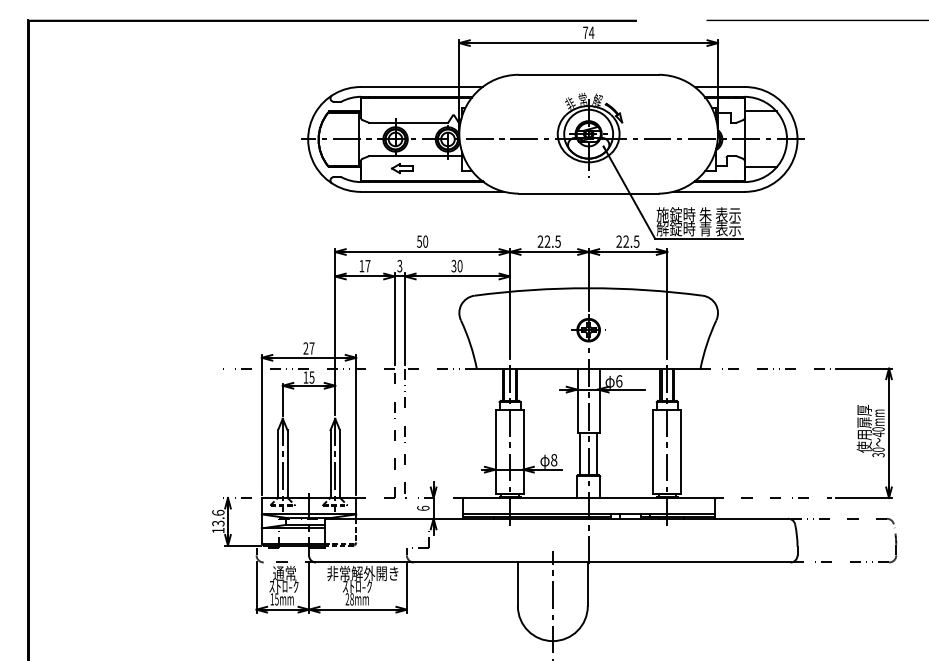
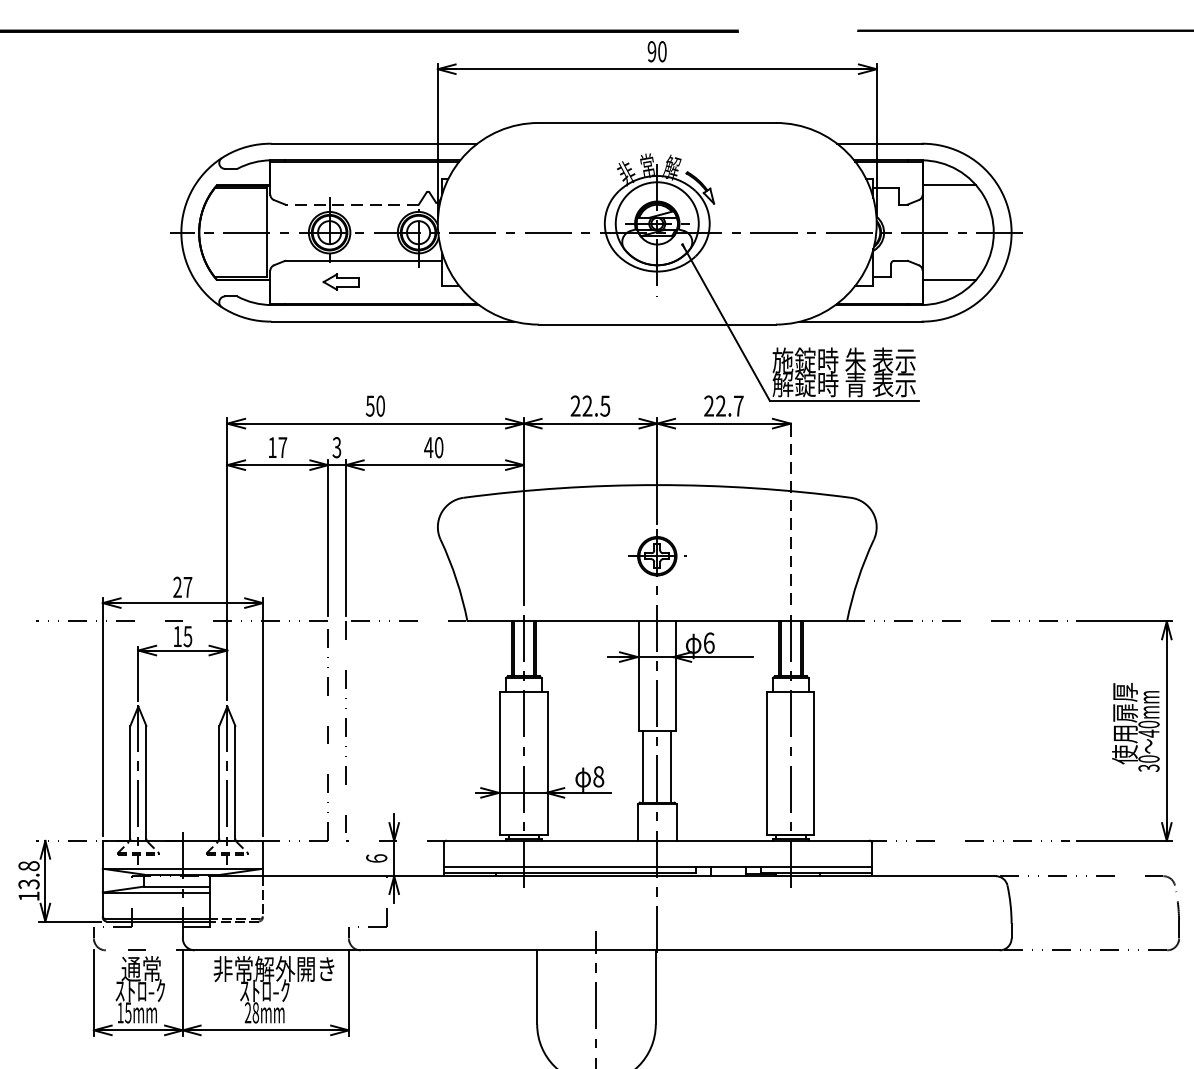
text: (588, 32) -> (656, 51), 74 -> 90
line: (408, 122) -> (351, 203), solid -> dashed
text: (636, 241) -> (738, 405), 22.5 -> 22.7
text: (453, 265) -> (427, 446), 30 -> 40
line: (667, 303) -> (790, 510), solid -> dashed
text: (218, 512) -> (29, 865), 13.6 -> 13.8

